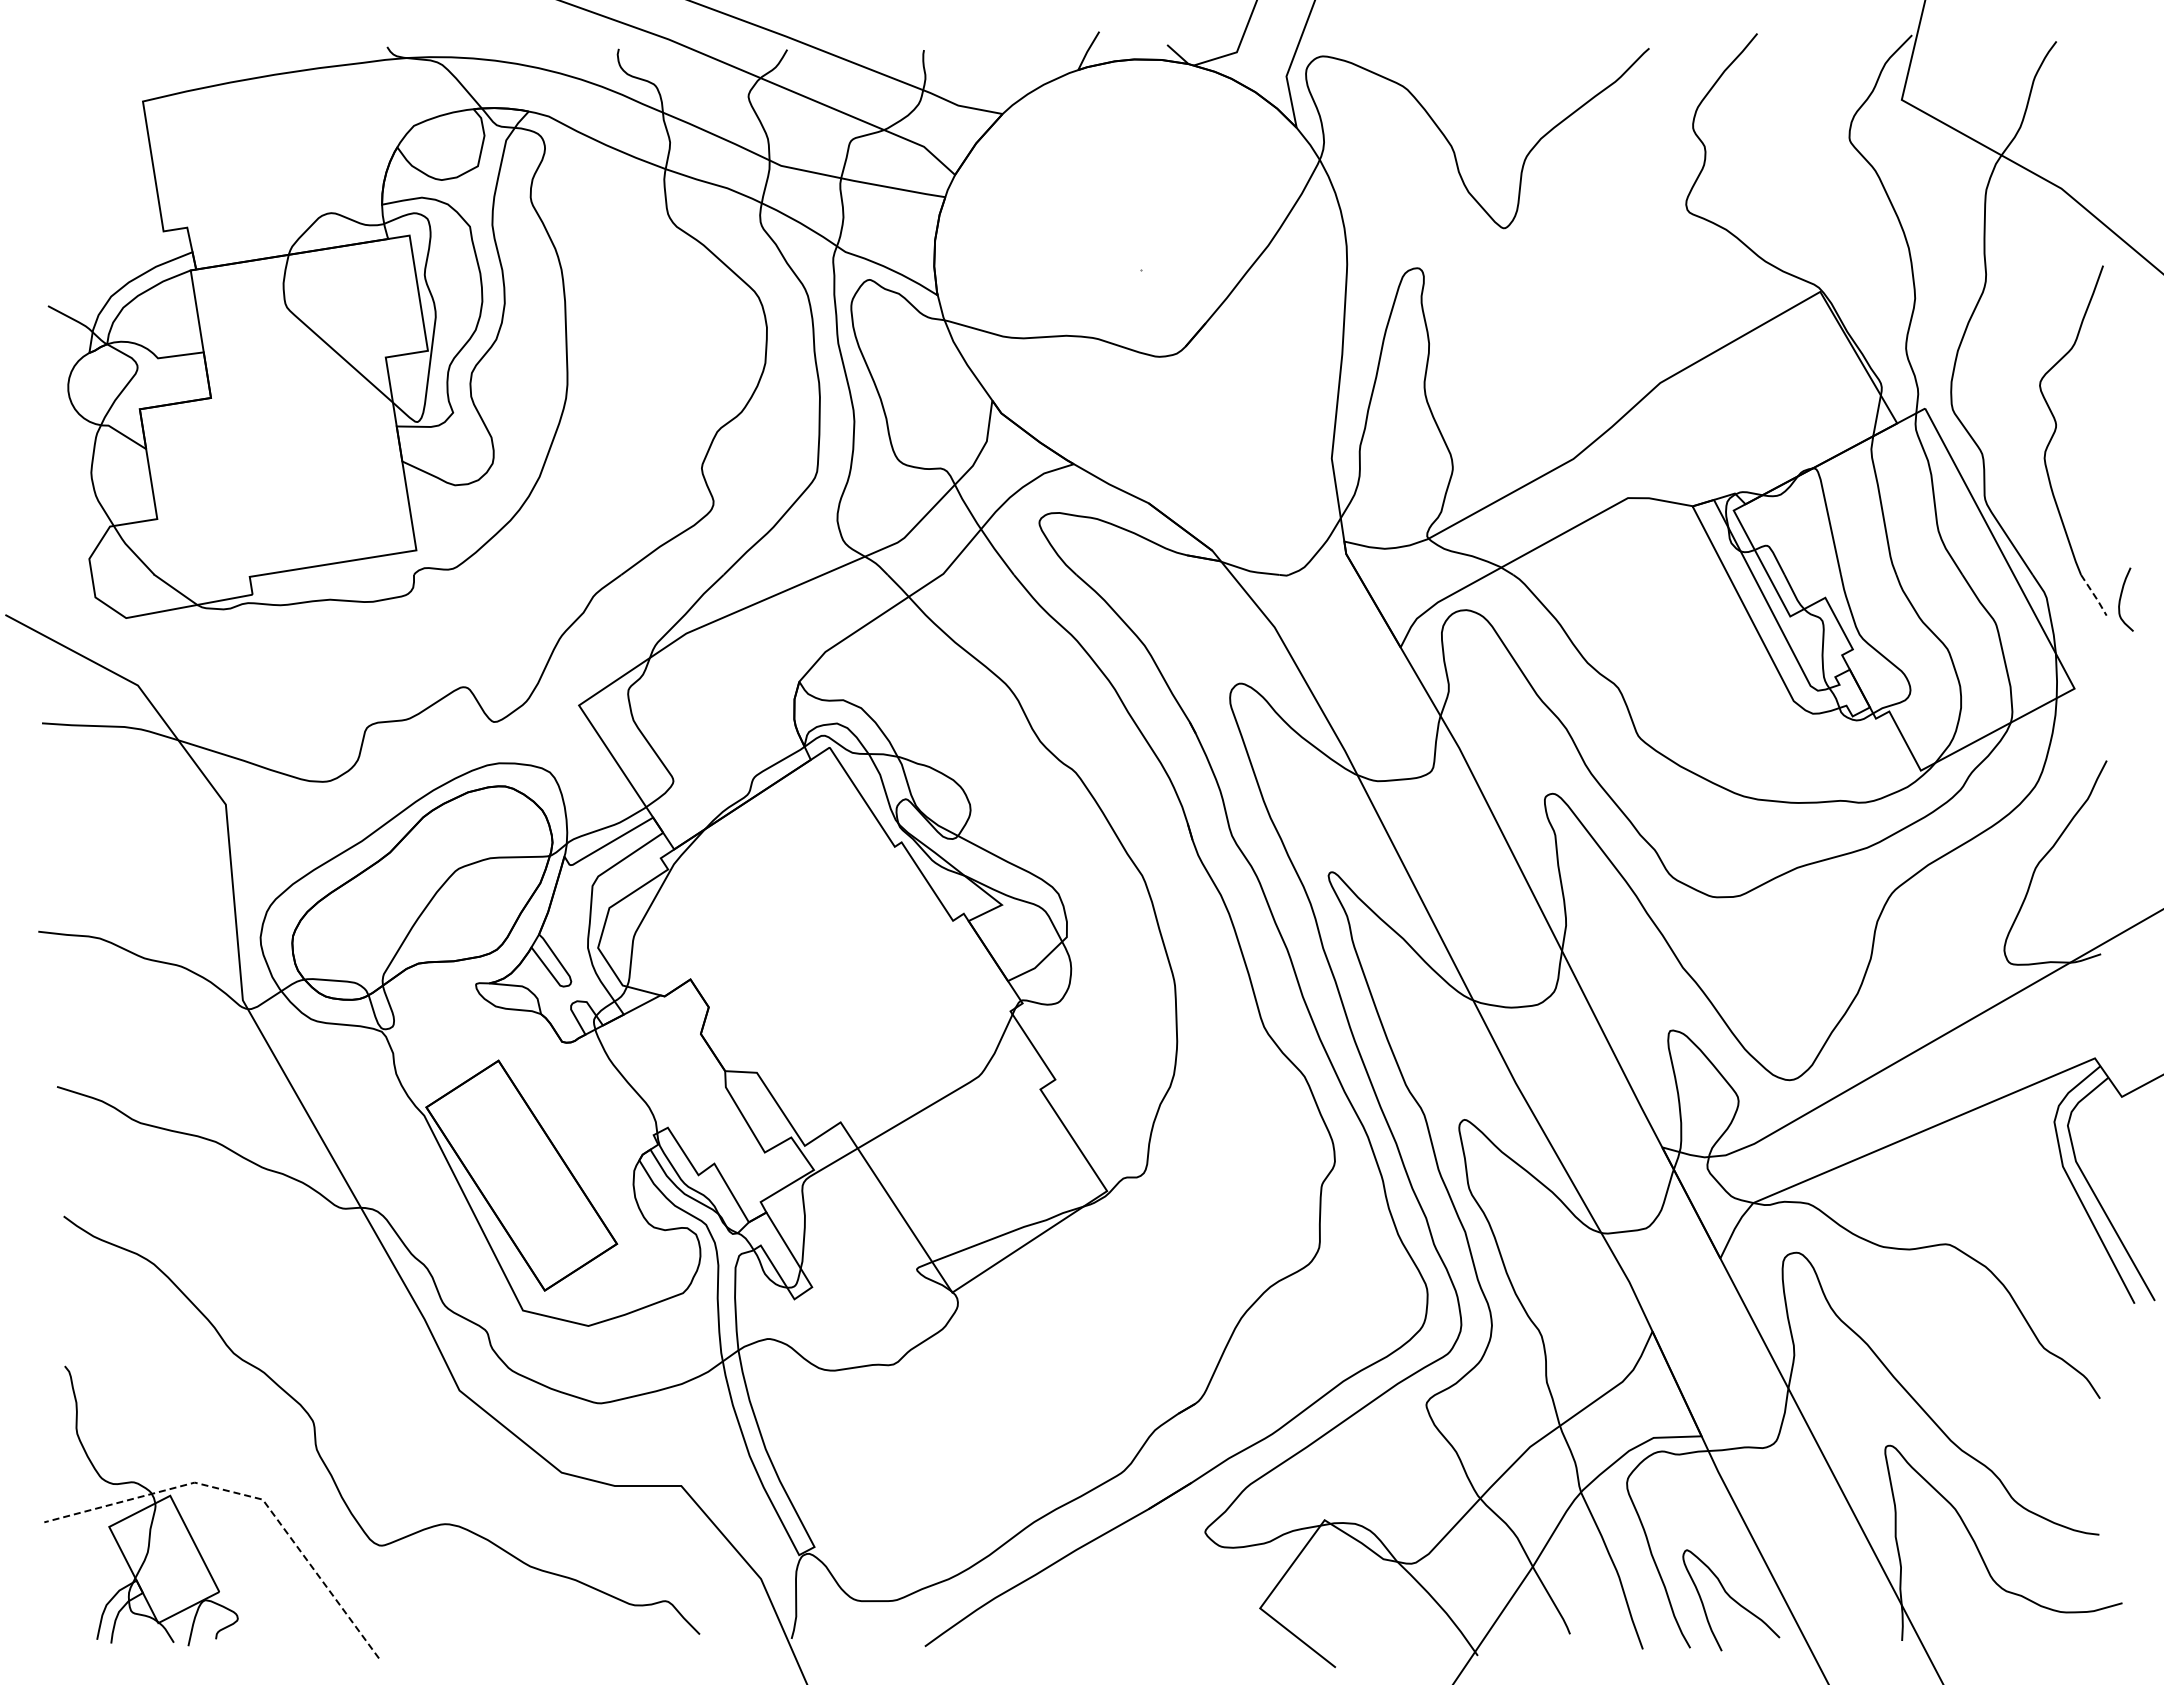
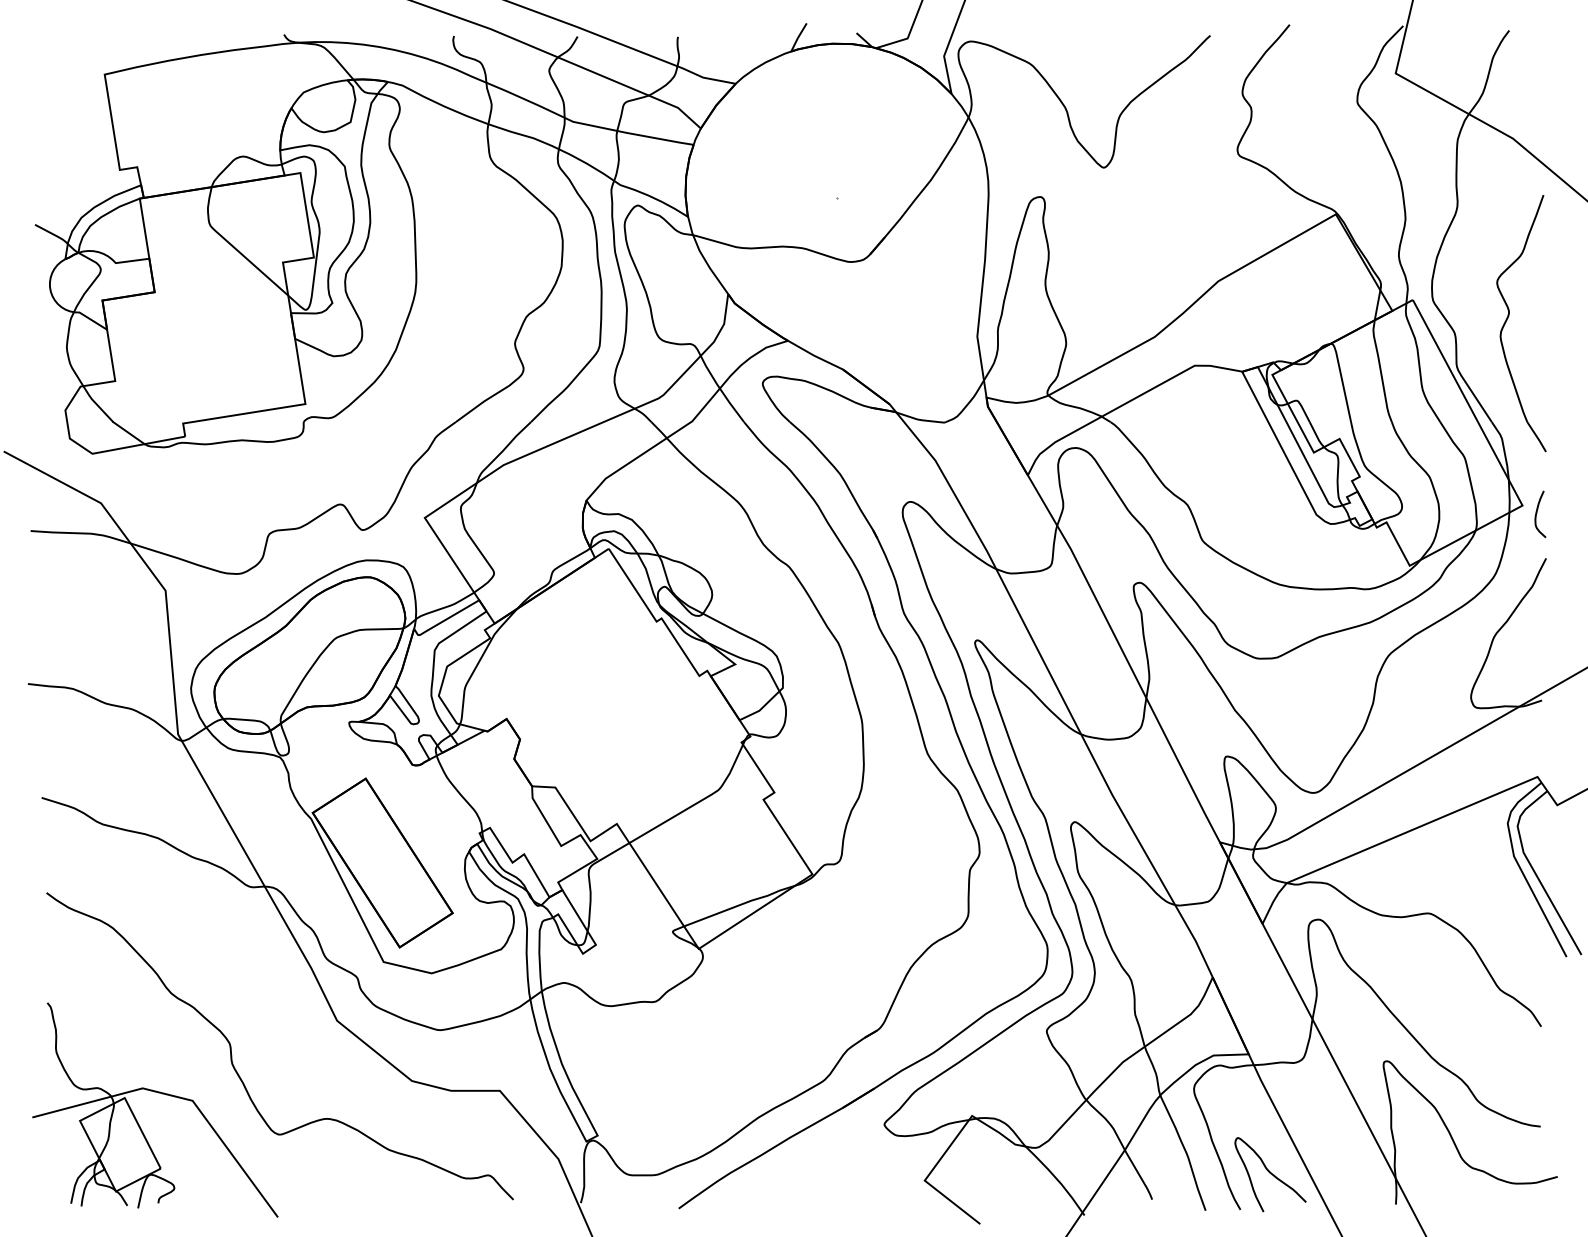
line: (2094, 595) -> (1537, 437), dashed -> solid
curve: (2121, 598) -> (1537, 513), moved
line: (248, 1496) -> (182, 1098), dashed -> solid

